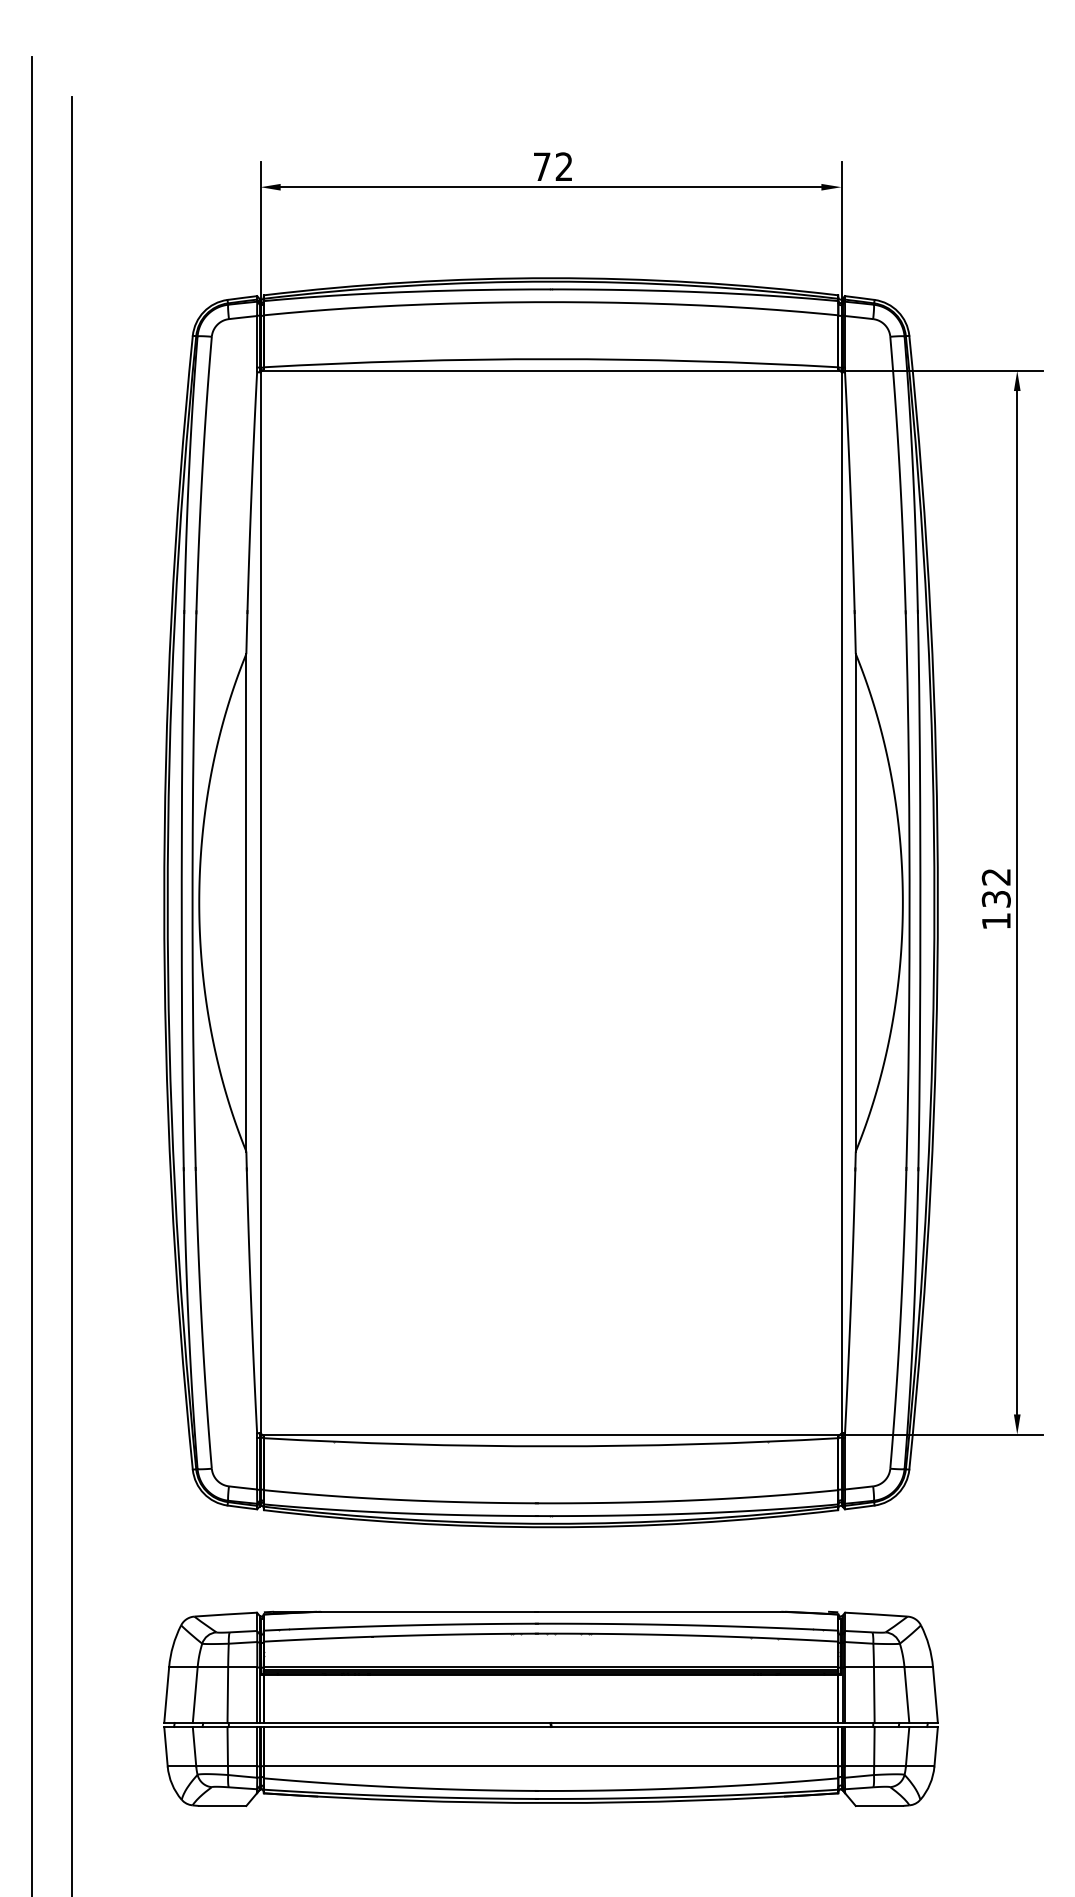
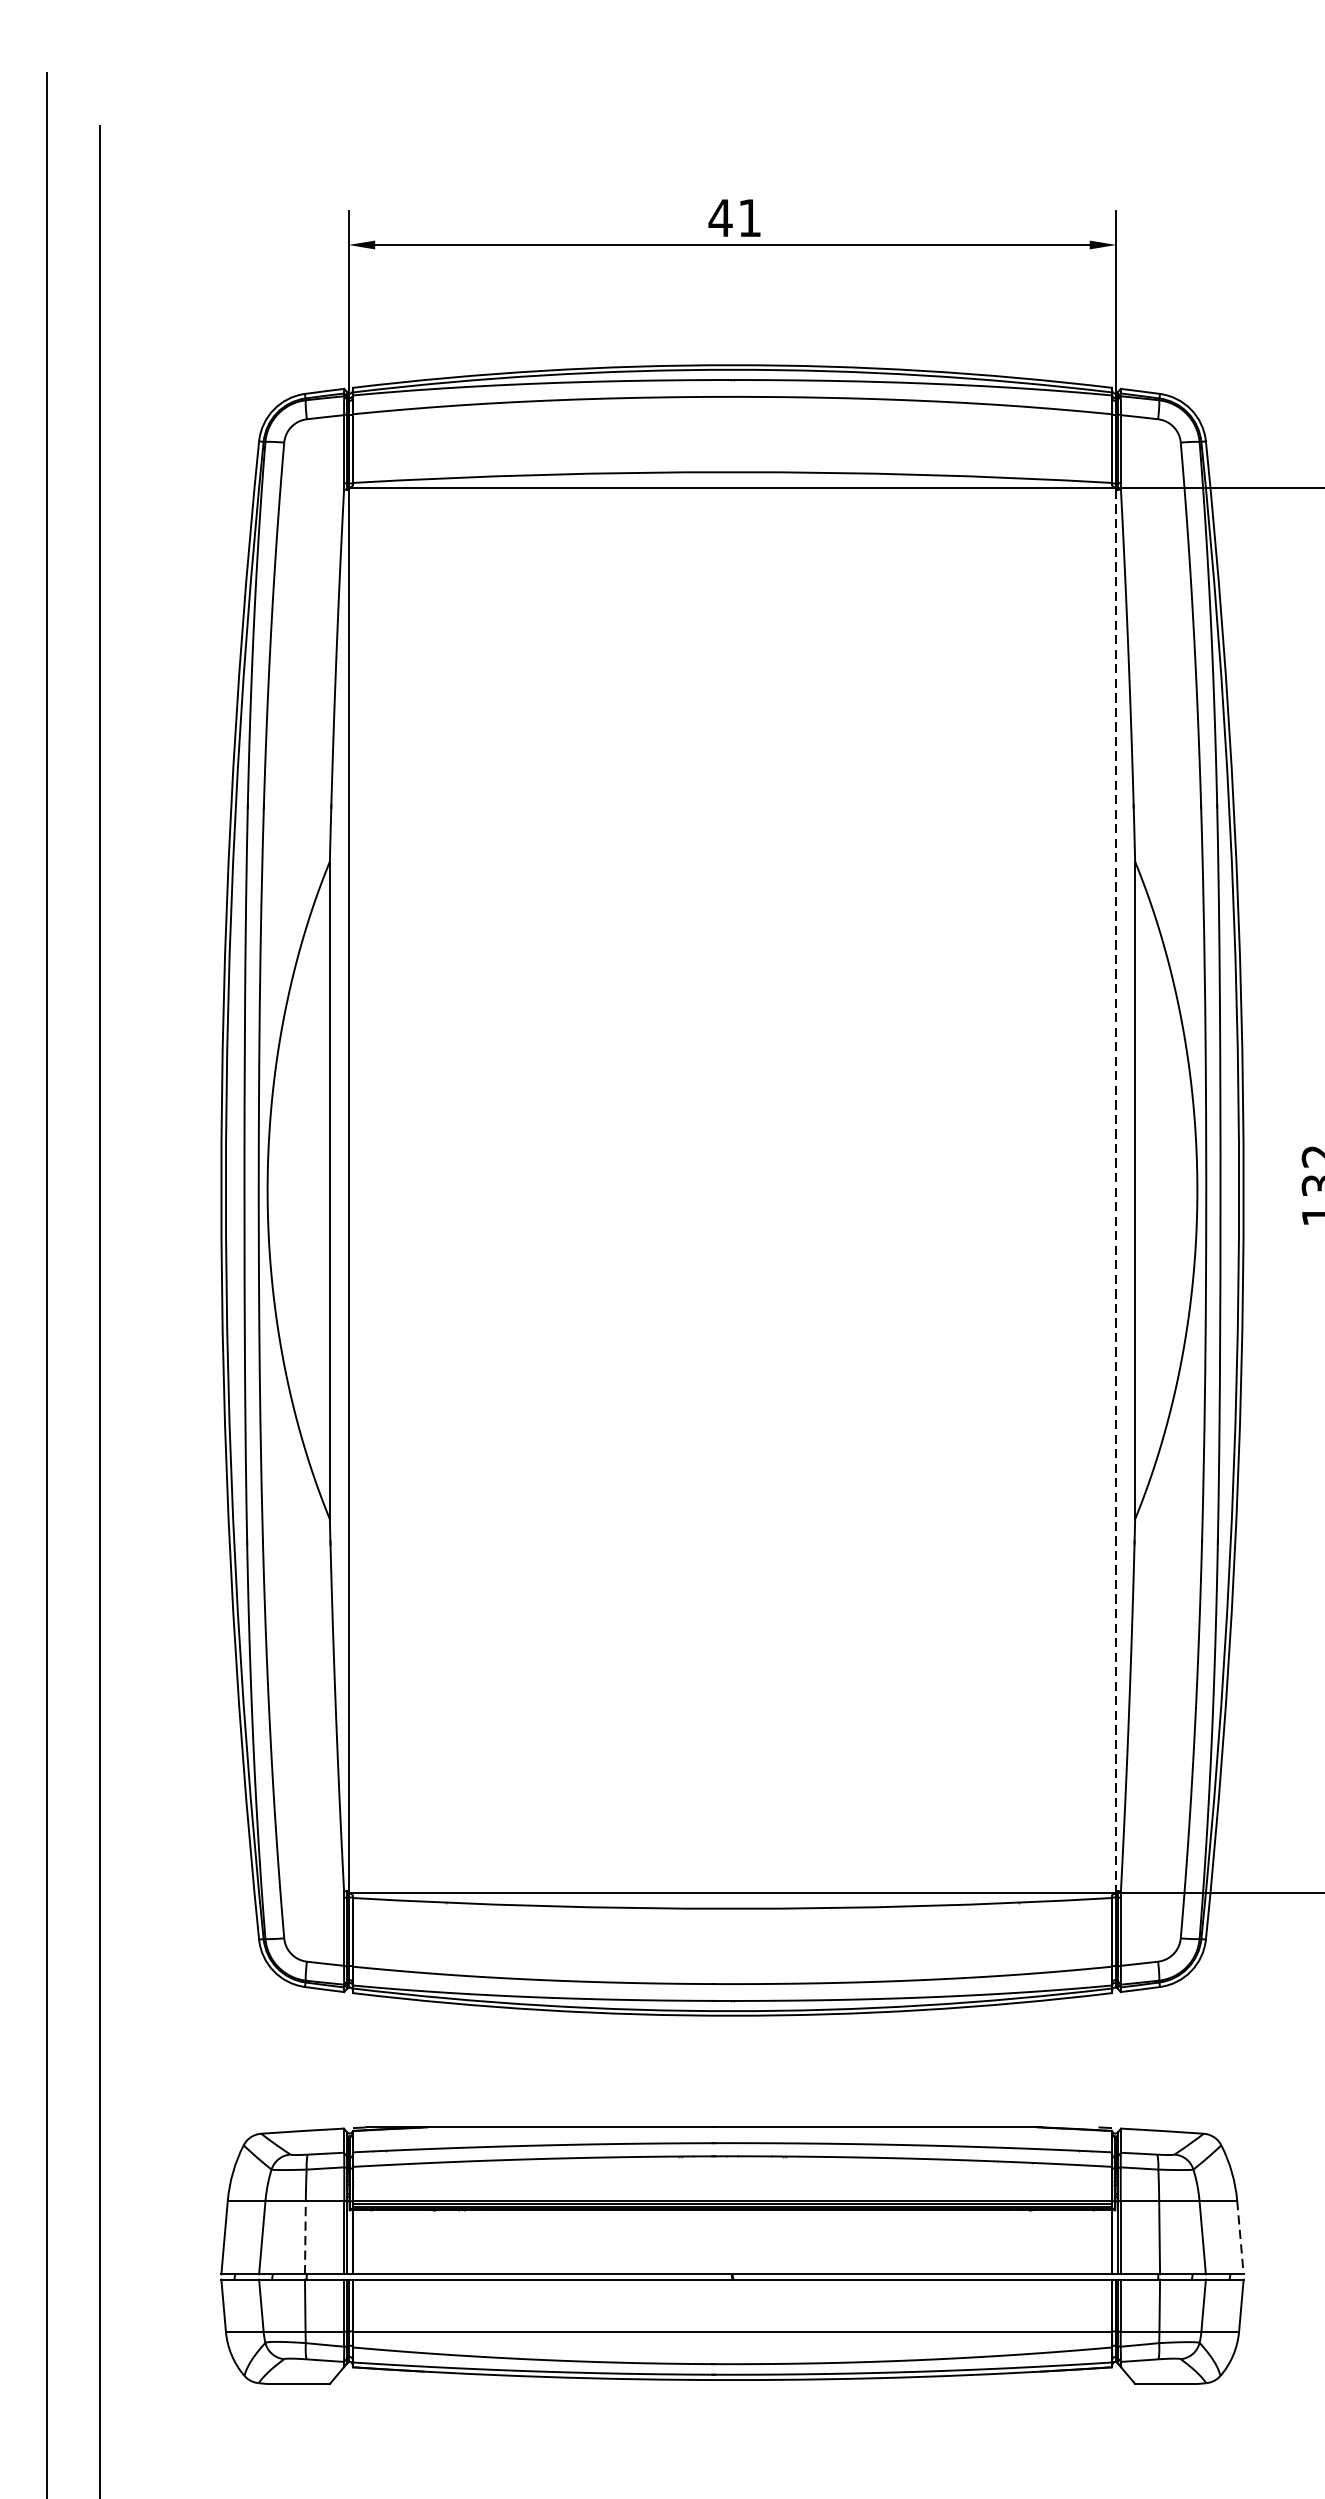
text: (552, 166) -> (734, 217), 72 -> 41
line: (841, 903) -> (1116, 1191), solid -> dashed
line: (227, 1695) -> (304, 2238), solid -> dashed
line: (935, 1695) -> (1240, 2238), solid -> dashed

